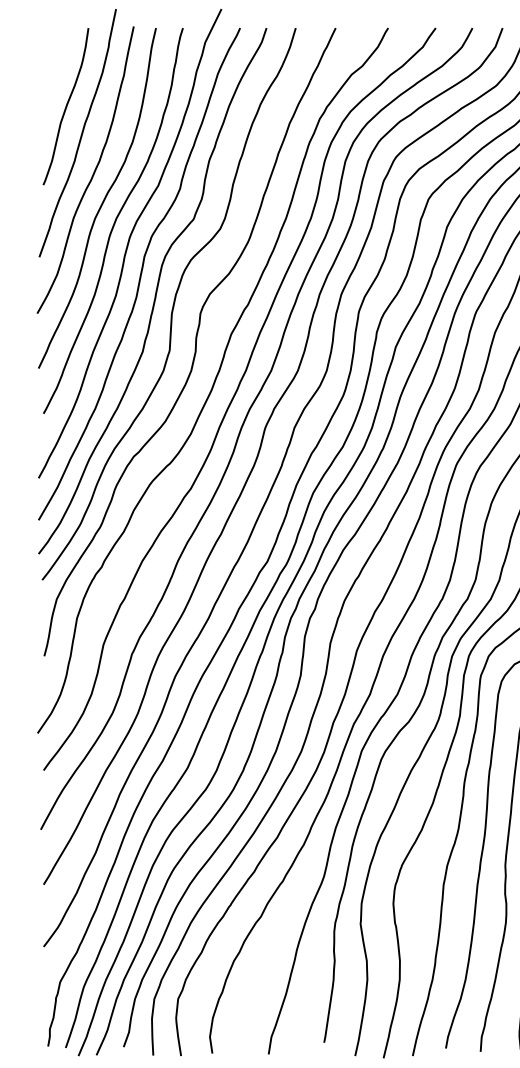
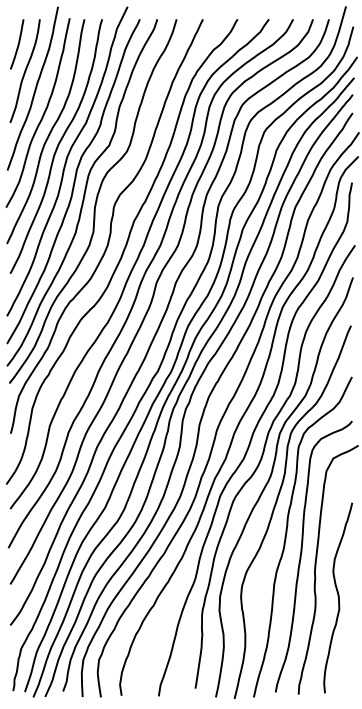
curve: (54, 66) -> (17, 44), added

